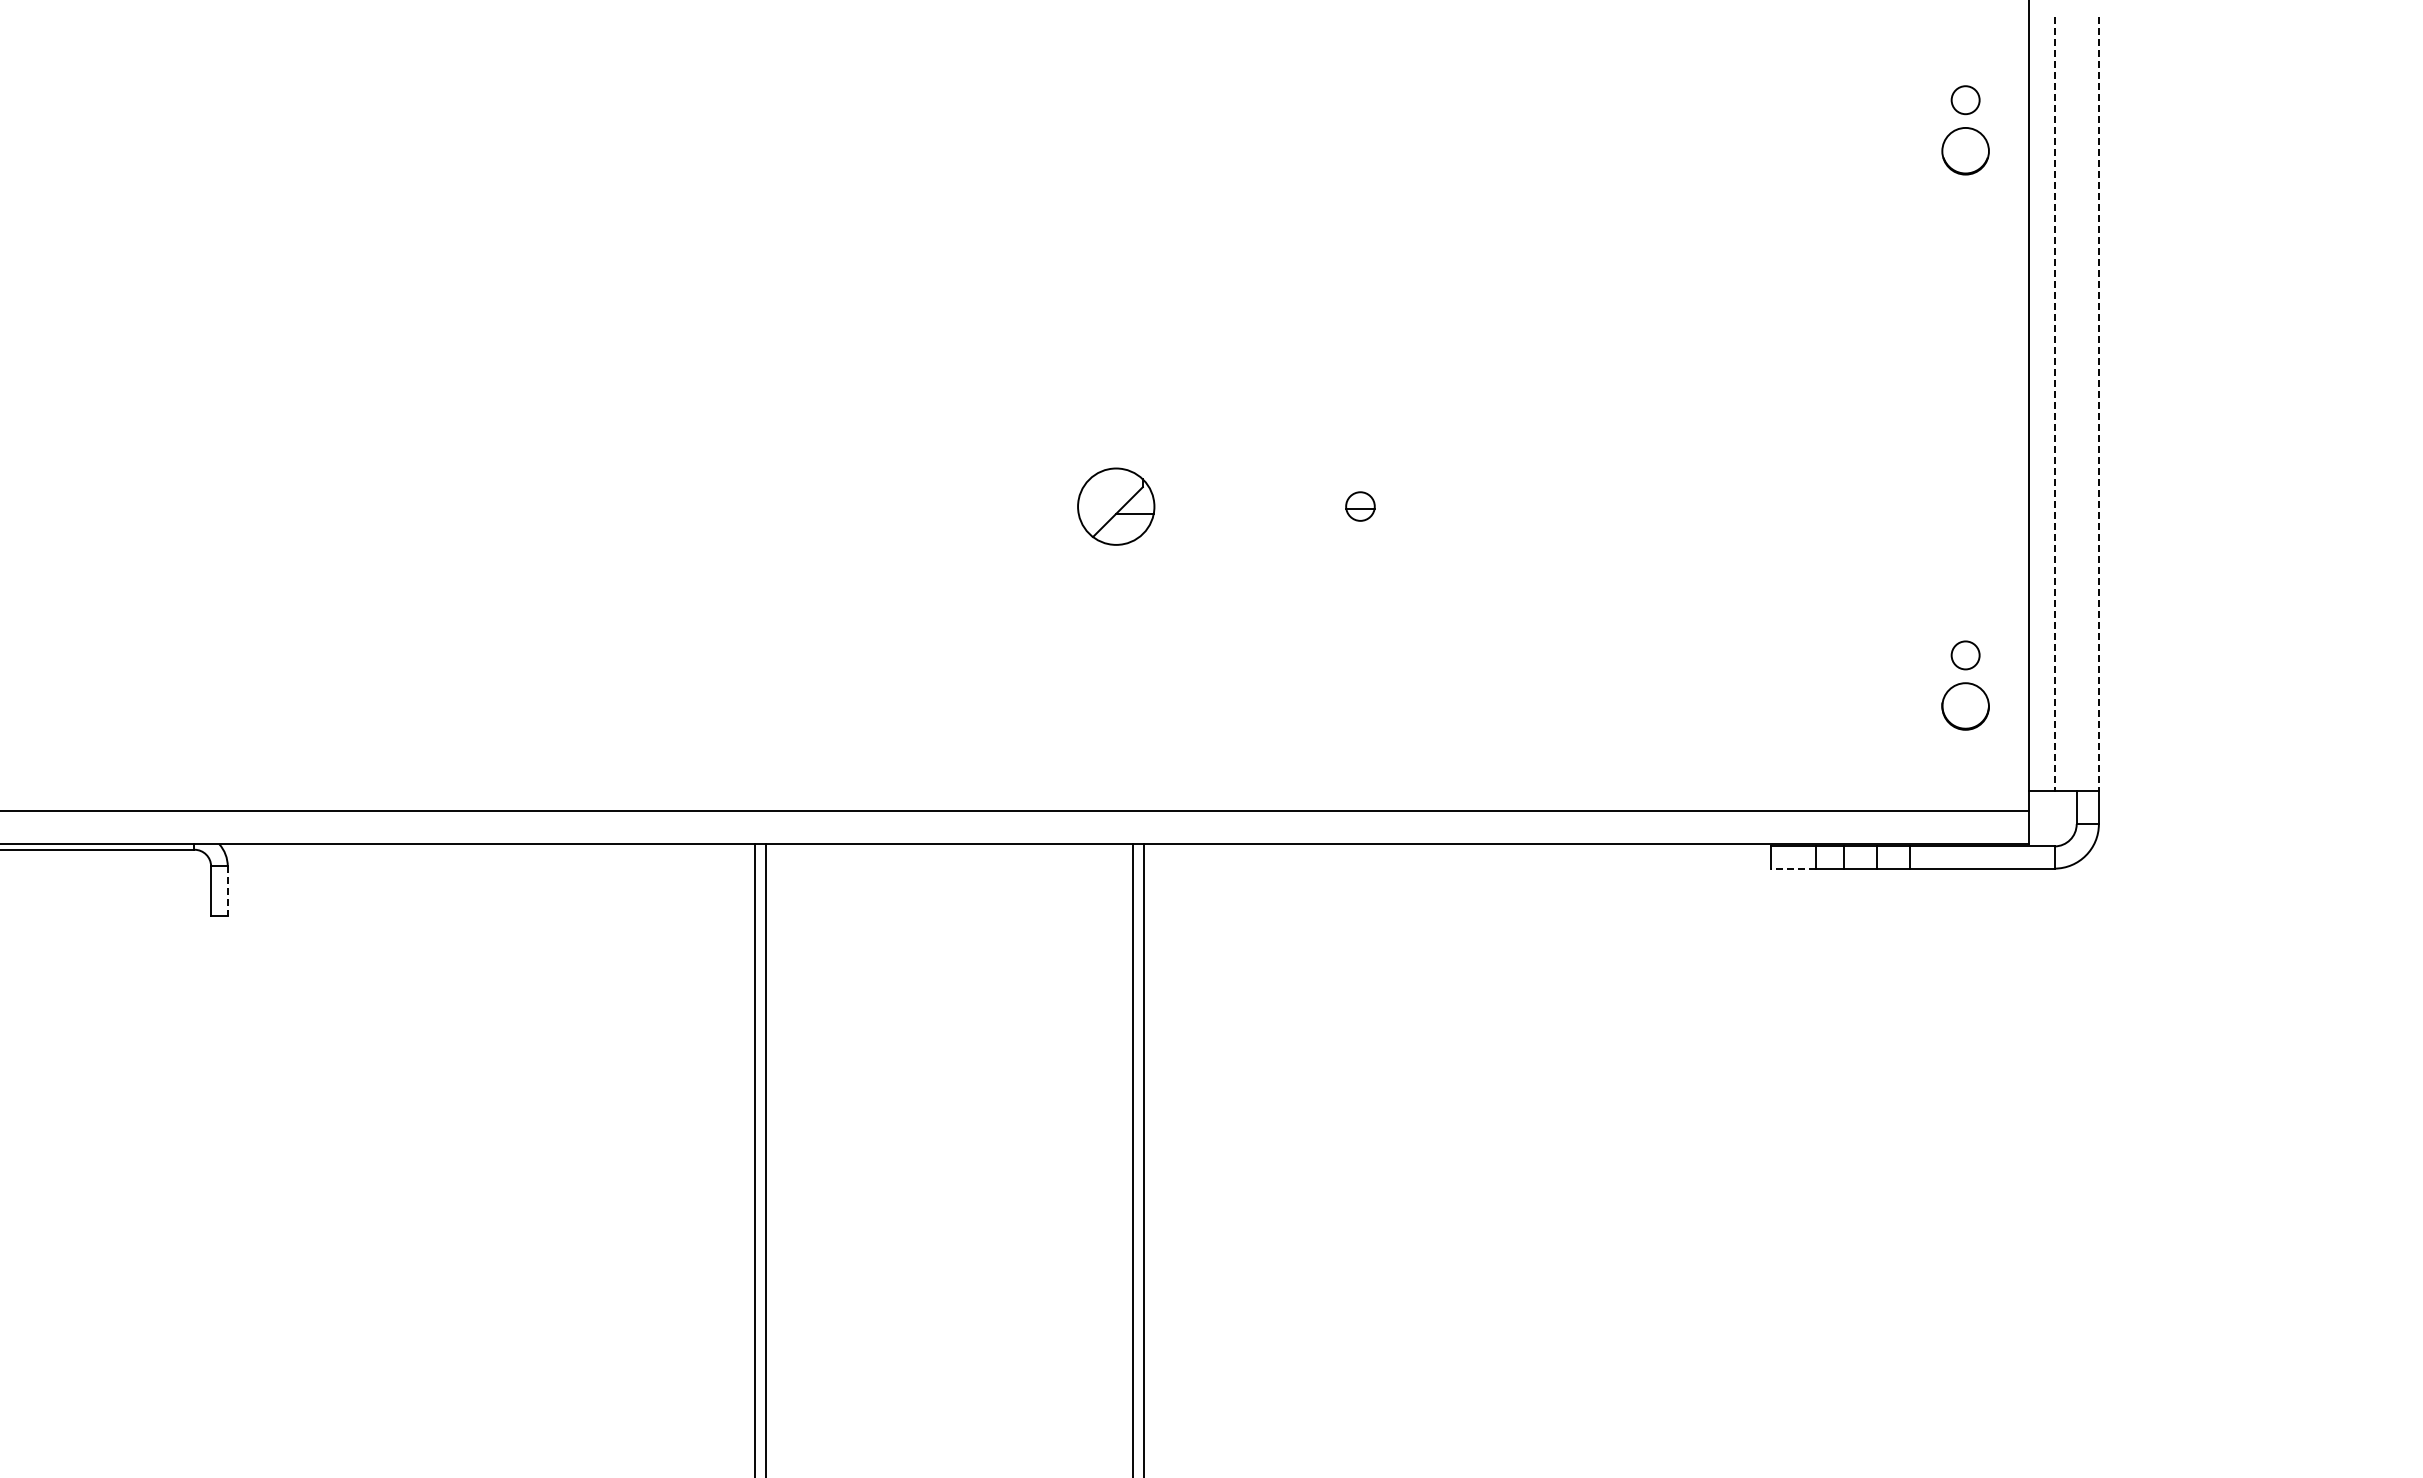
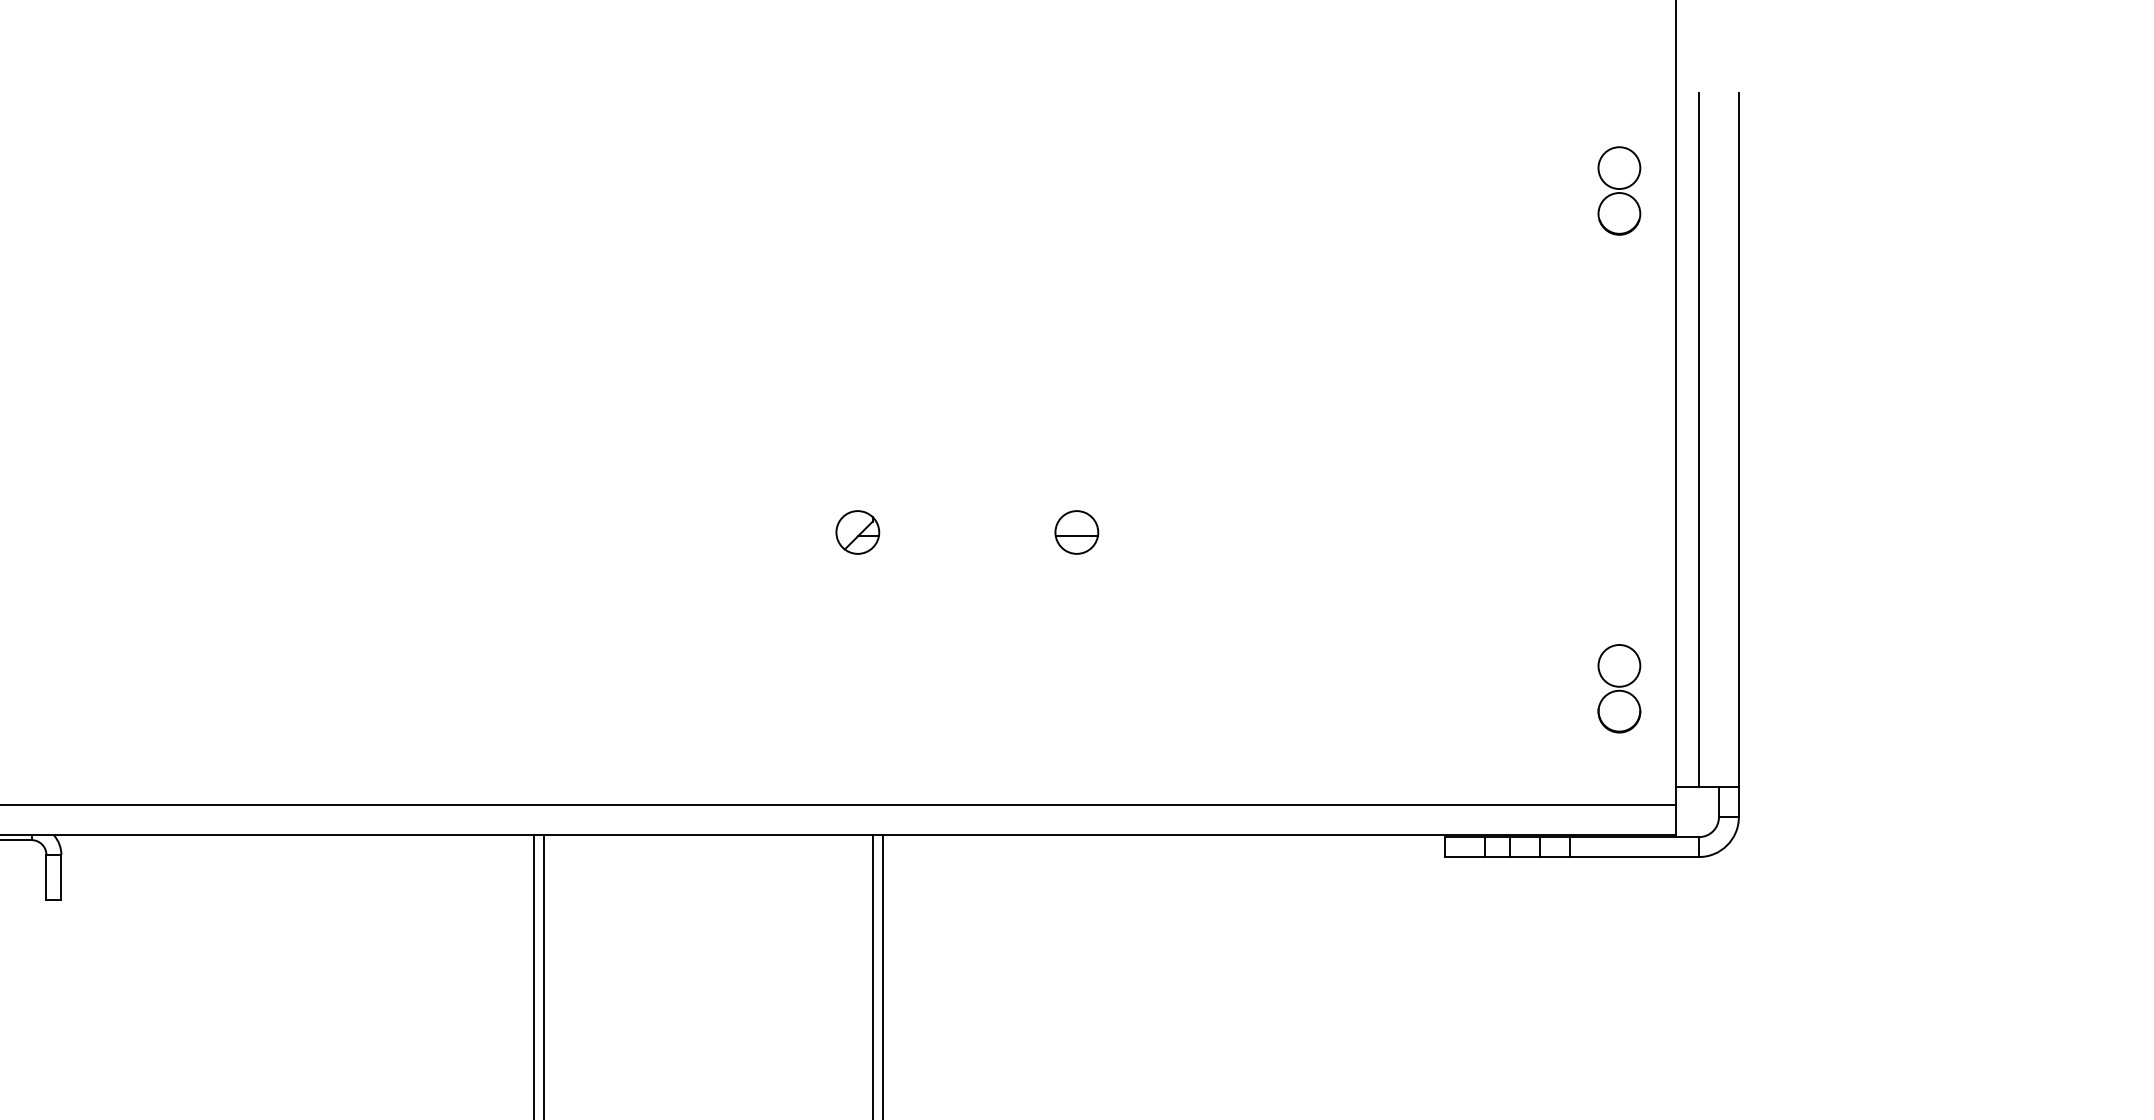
circle: (1965, 99) -> (1619, 167), size x1.67
line: (2054, 403) -> (1699, 440), dashed -> solid
line: (2098, 403) -> (1738, 440), dashed -> solid
part: (1115, 506) -> (857, 532), size x0.62
part: (1360, 506) -> (1076, 532), size x1.67
circle: (1965, 655) -> (1619, 665), size x1.67
line: (1793, 868) -> (1465, 856), dashed -> solid
line: (227, 891) -> (61, 877), dashed -> solid

